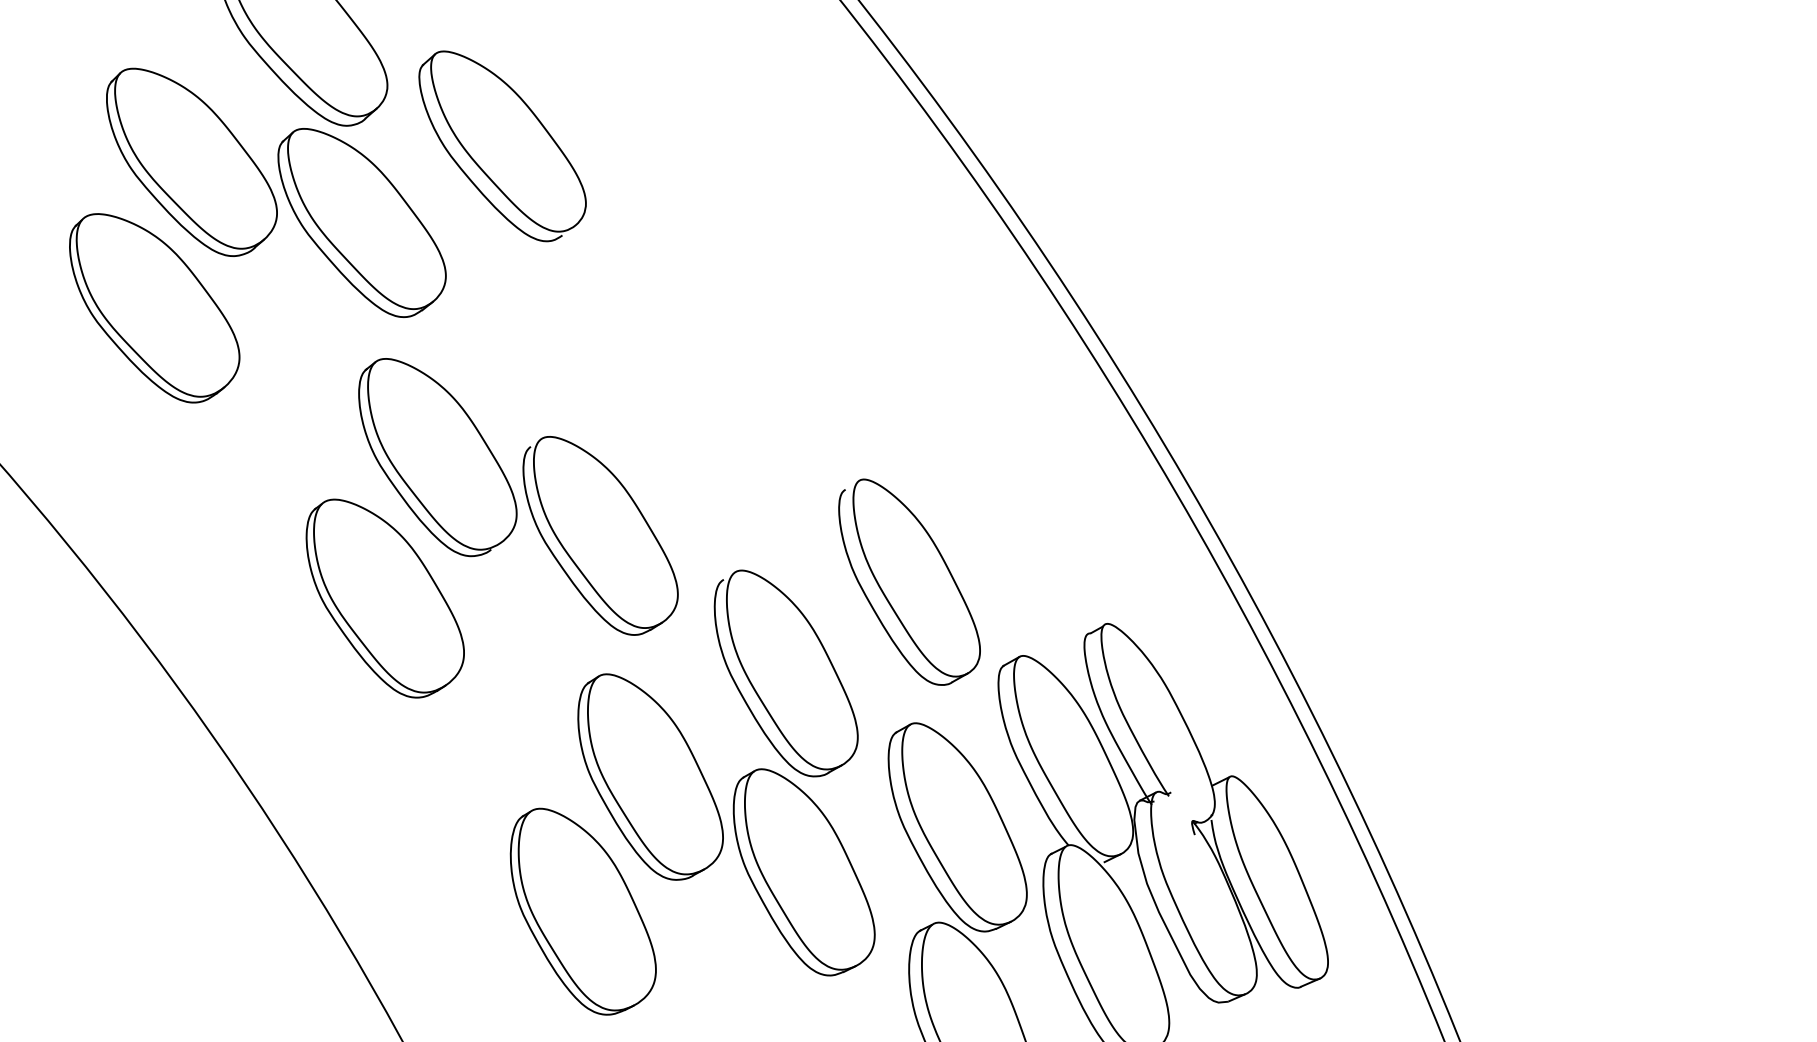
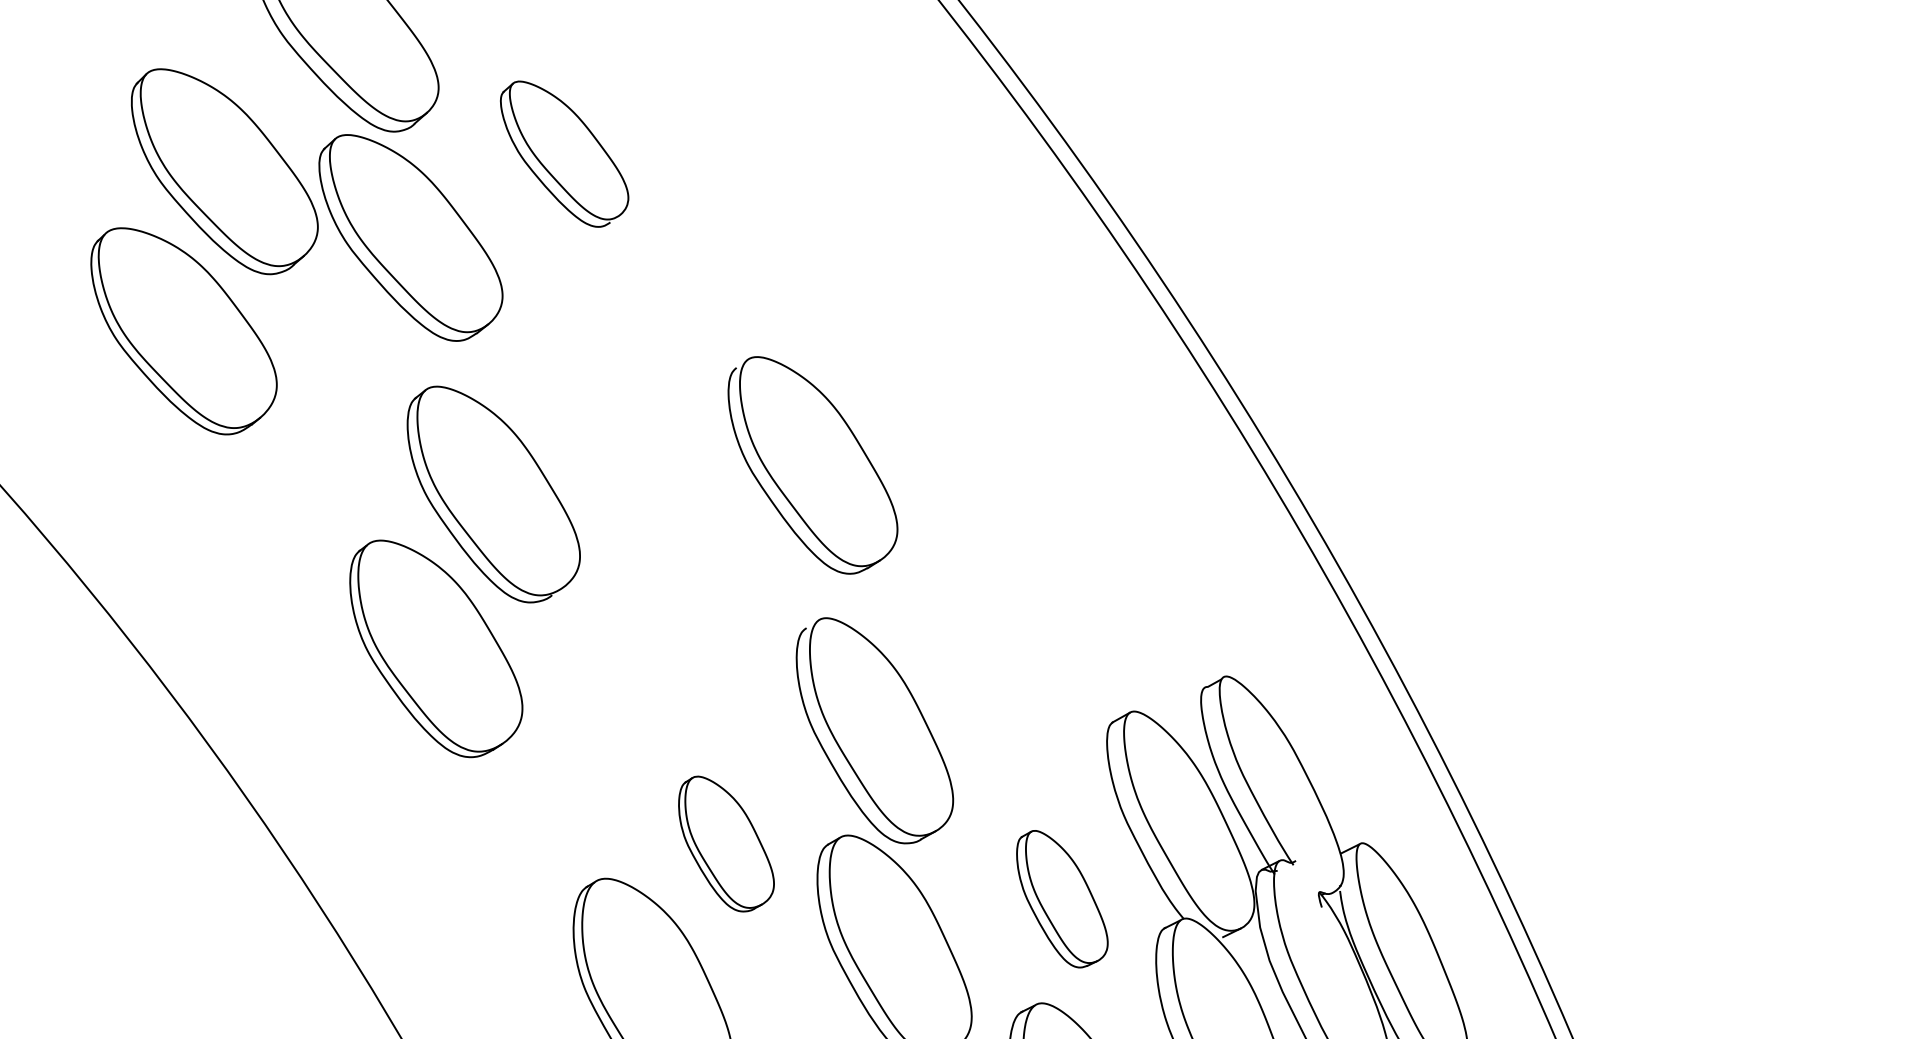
part: (502, 146) -> (564, 154), size x0.7
part: (600, 535) -> (812, 464), moved
part: (909, 581) -> (1009, 630), removed
part: (650, 776) -> (726, 843), size x0.6
part: (957, 827) -> (1062, 899), size x0.6

